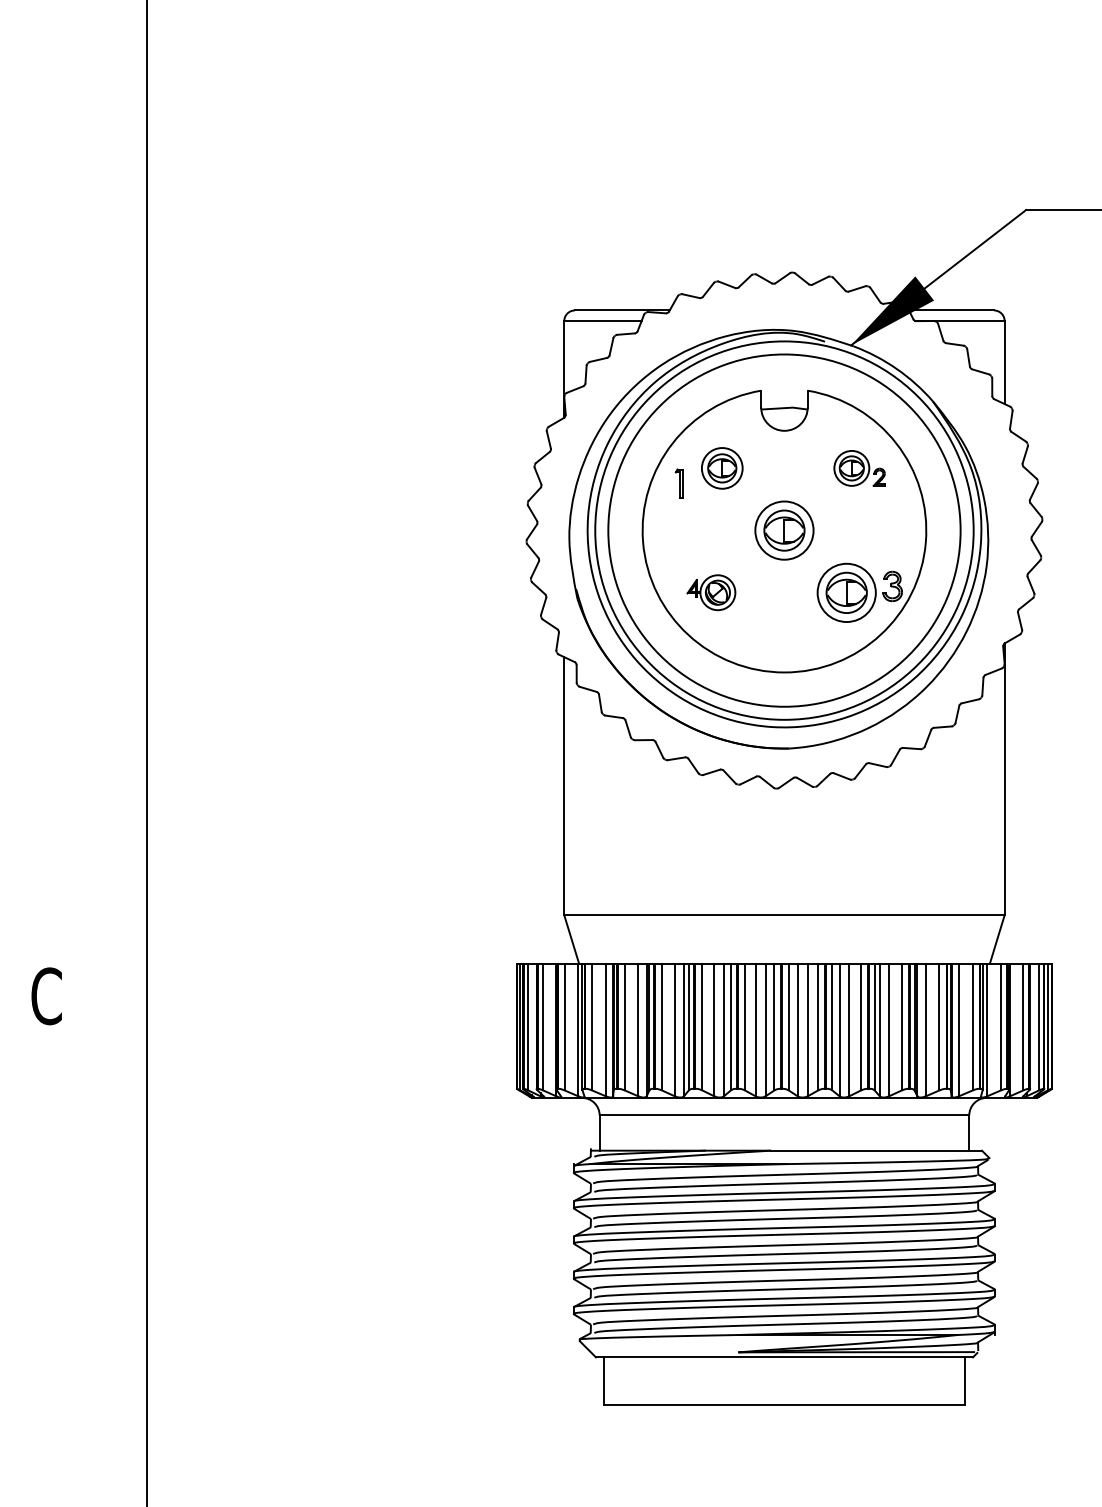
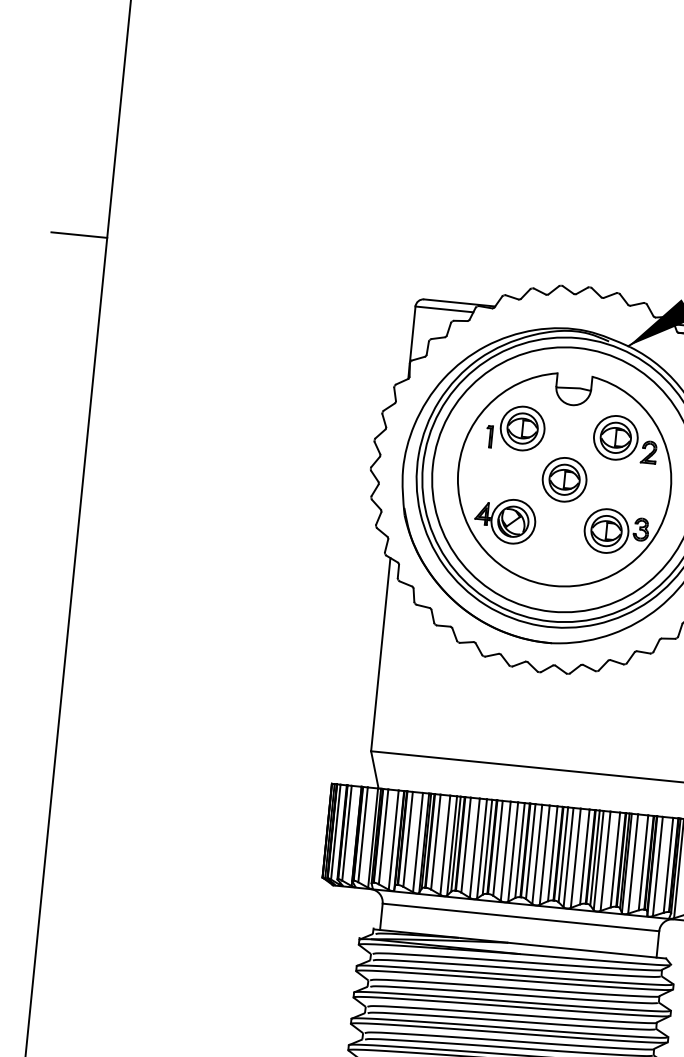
line: (109, 270) -> (78, 234), added
part: (722, 468) -> (522, 428), size x1.43
part: (859, 468) -> (625, 438), size x1.67
part: (711, 592) -> (505, 520), size x1.67

